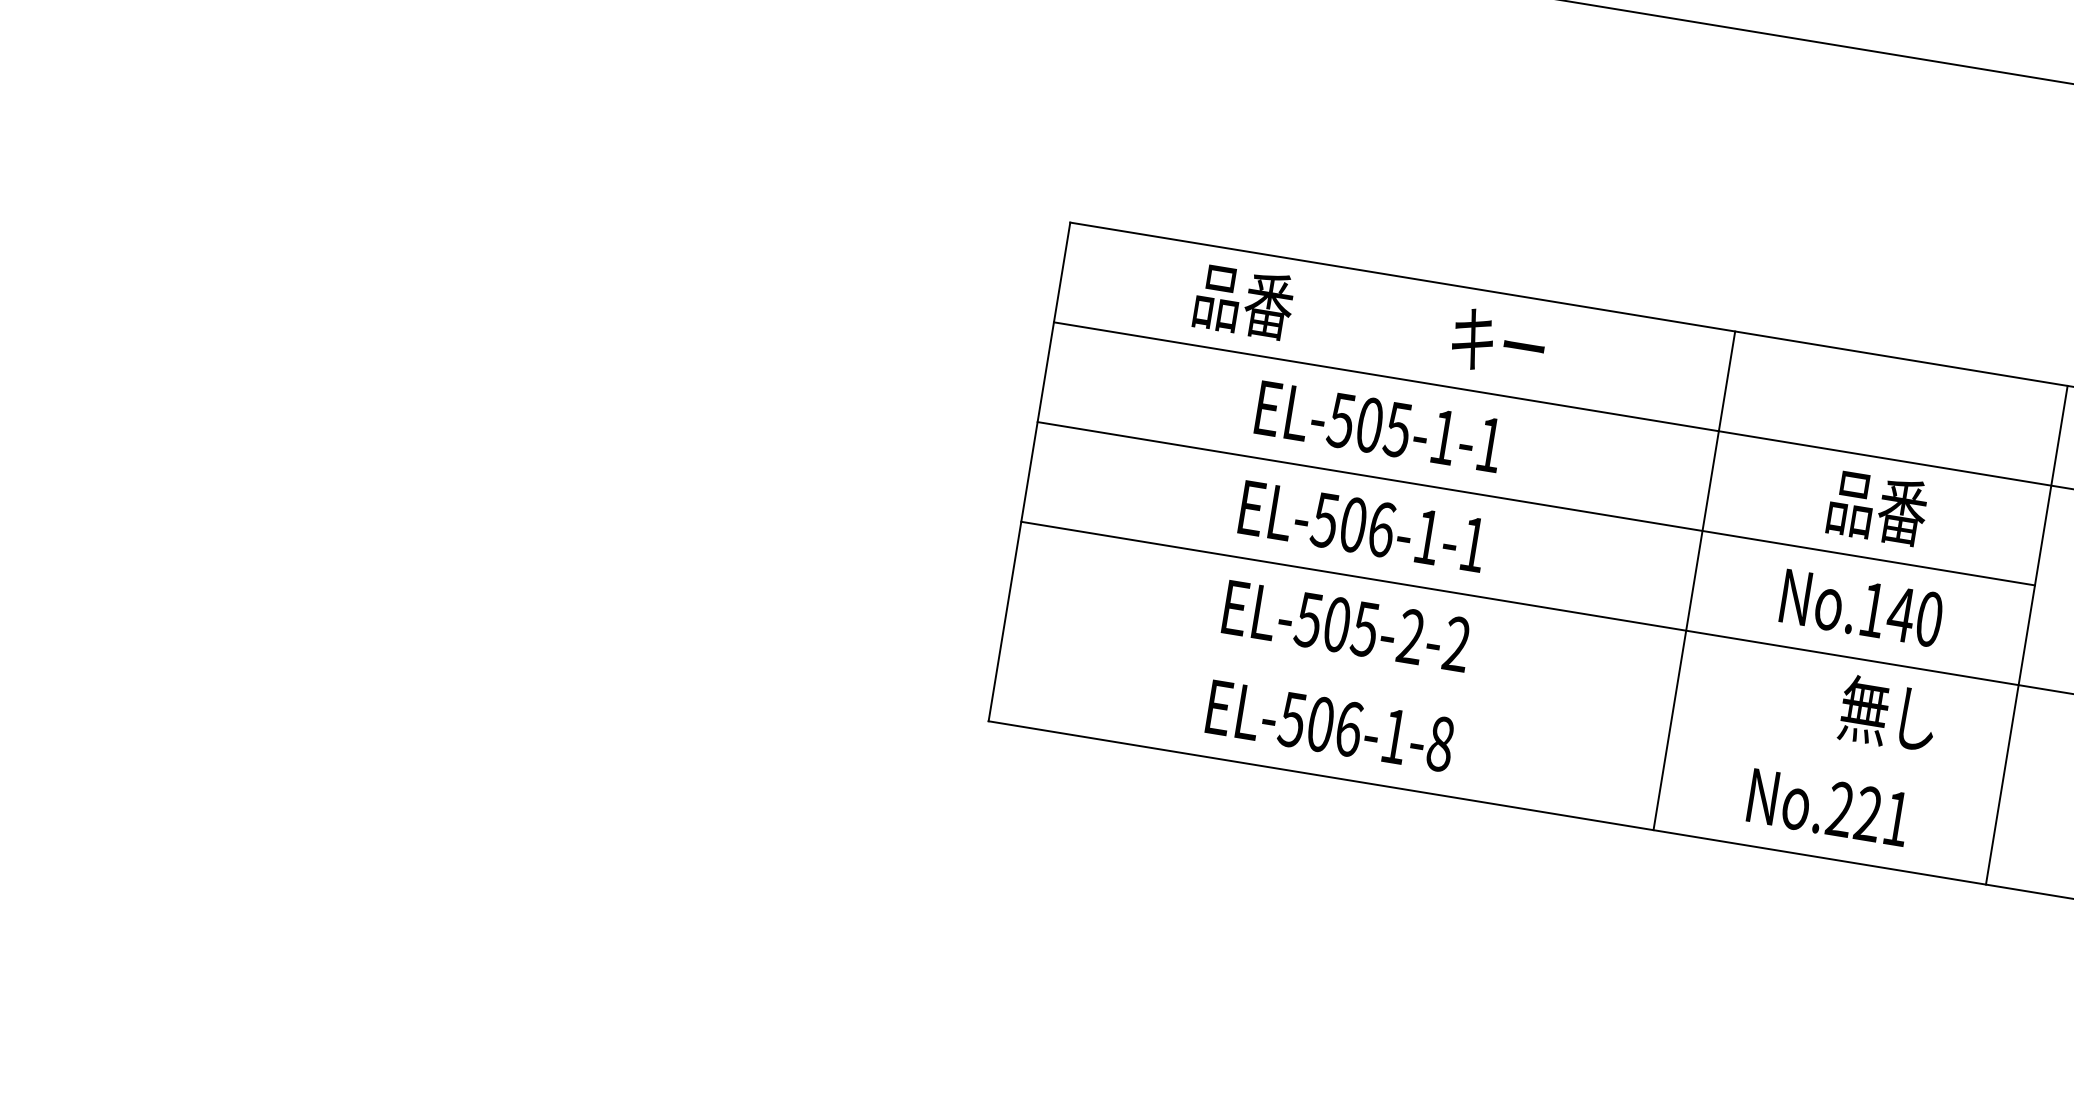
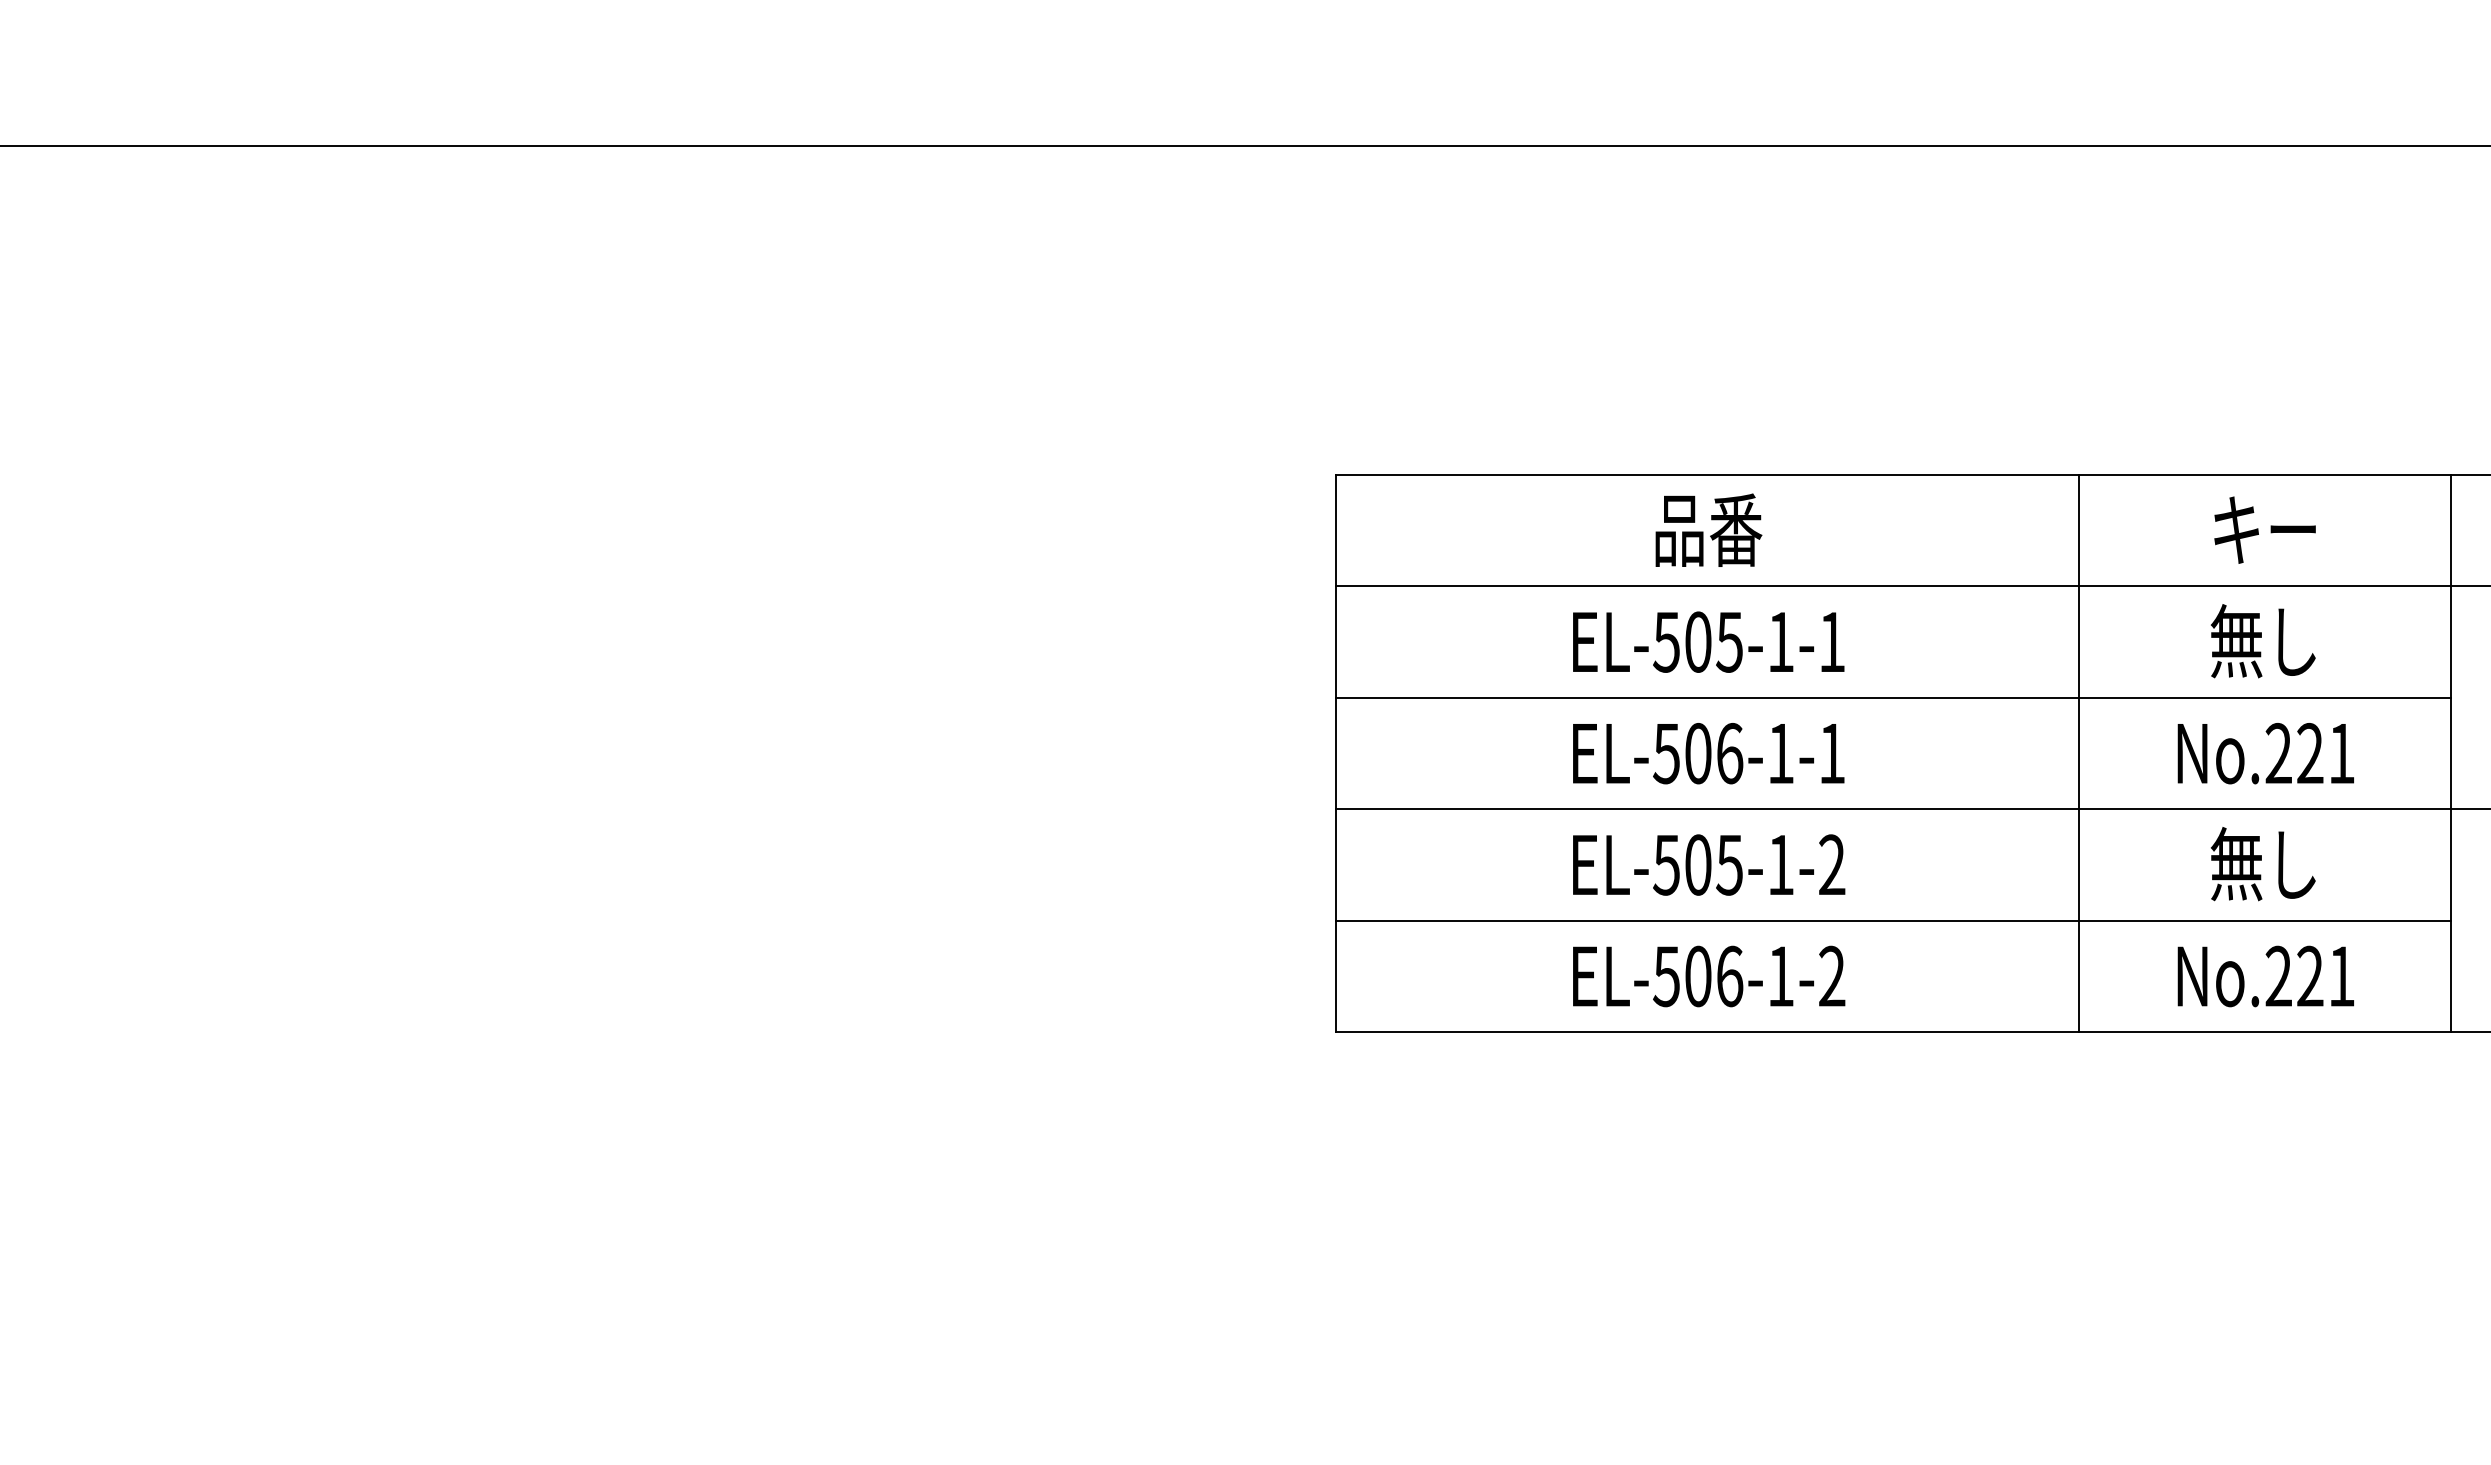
text: (1244, 301) -> (1708, 529), moved
text: (1498, 342) -> (2264, 529), moved
text: (1876, 507) -> (2264, 641), 品番 -> 無し
text: (1900, 614) -> (2309, 753), No.140 -> No.221
text: (1411, 636) -> (1781, 864), EL-505-2-2 -> EL-505-1-2
line: (1503, 702) -> (1893, 920), added
text: (1887, 714) -> (2262, 864), moved
text: (1440, 744) -> (1832, 976), EL-506-1-8 -> EL-506-1-2

